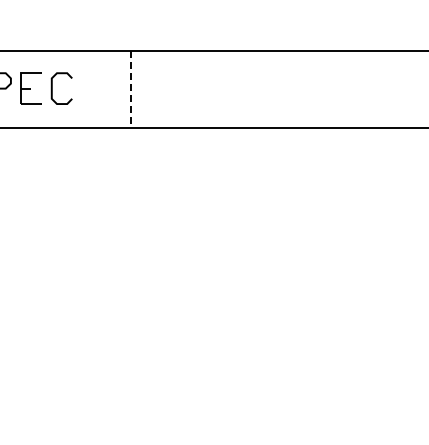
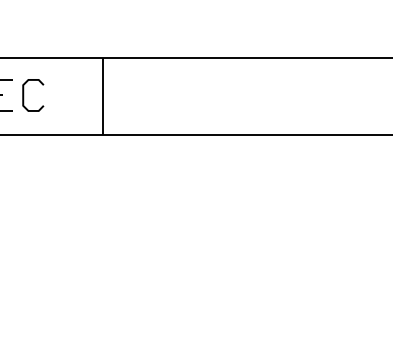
line: (130, 90) -> (102, 97), dashed -> solid

